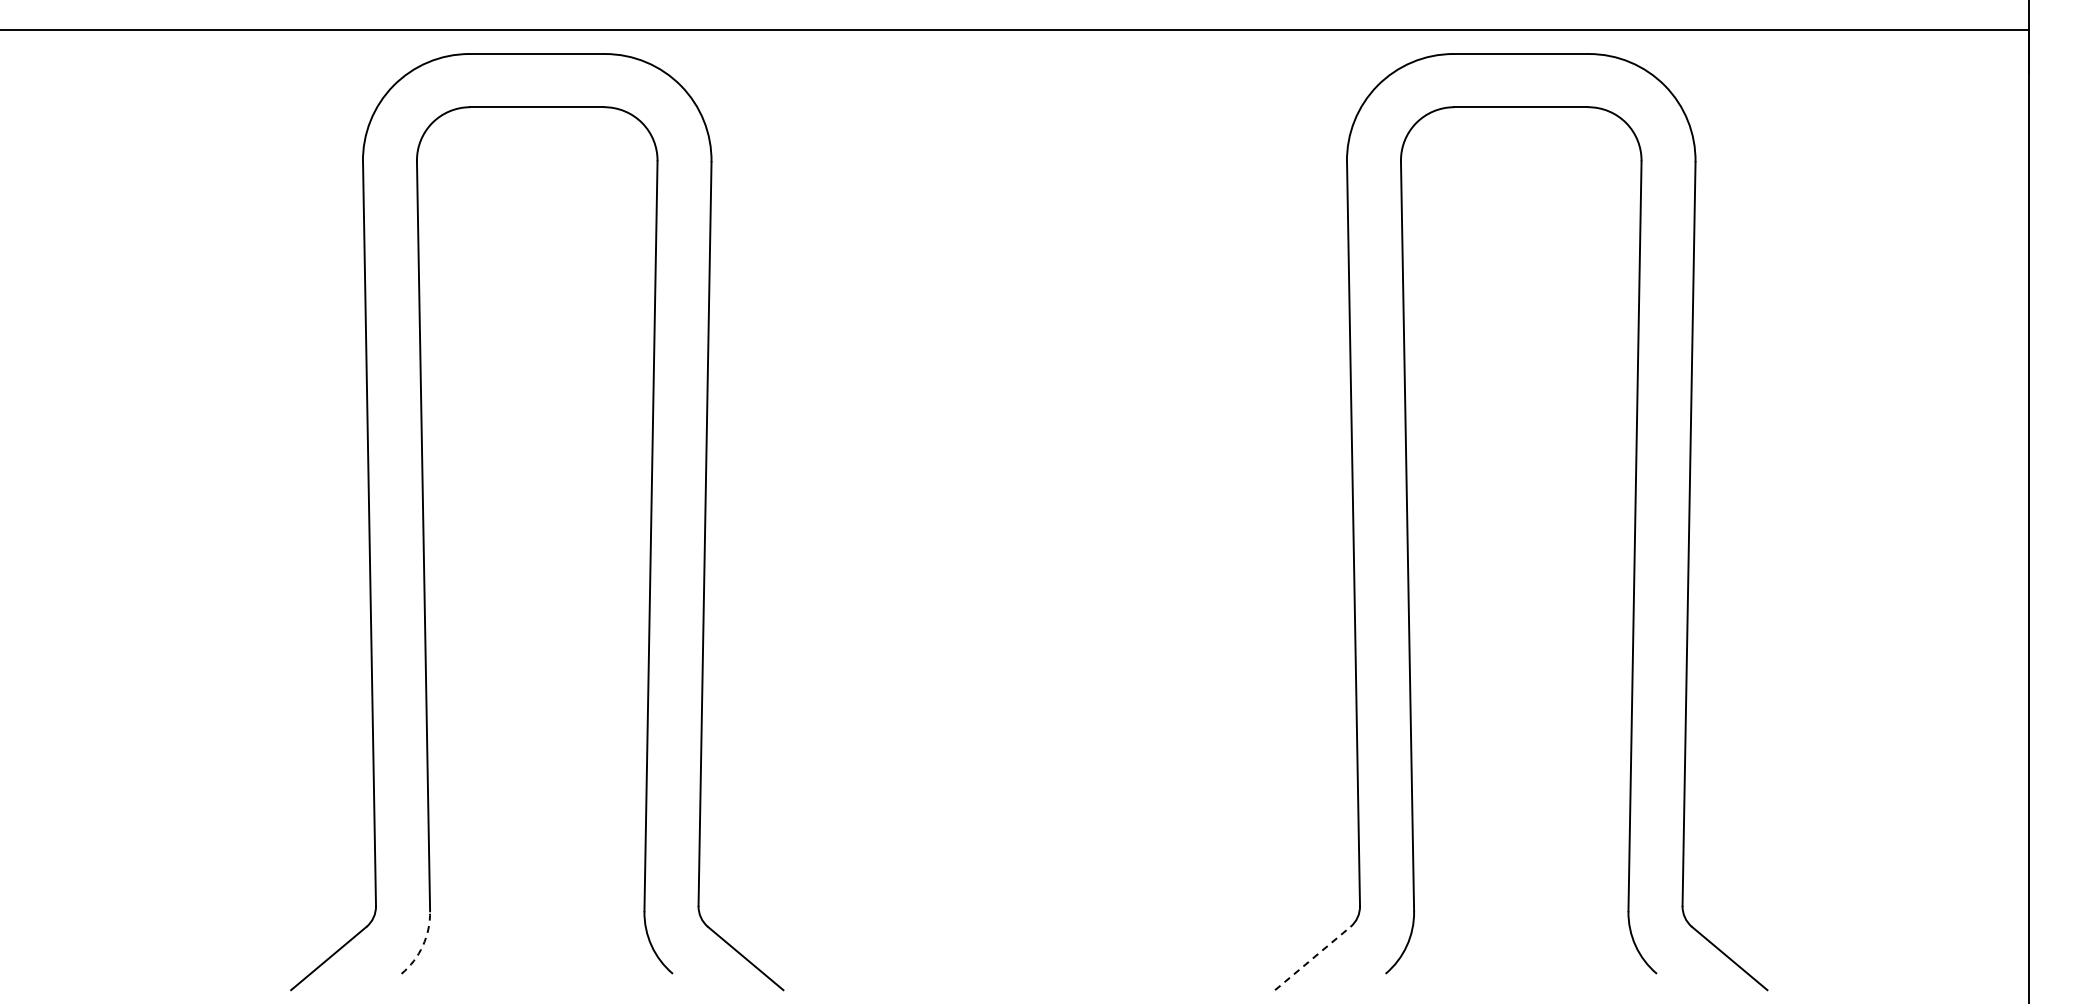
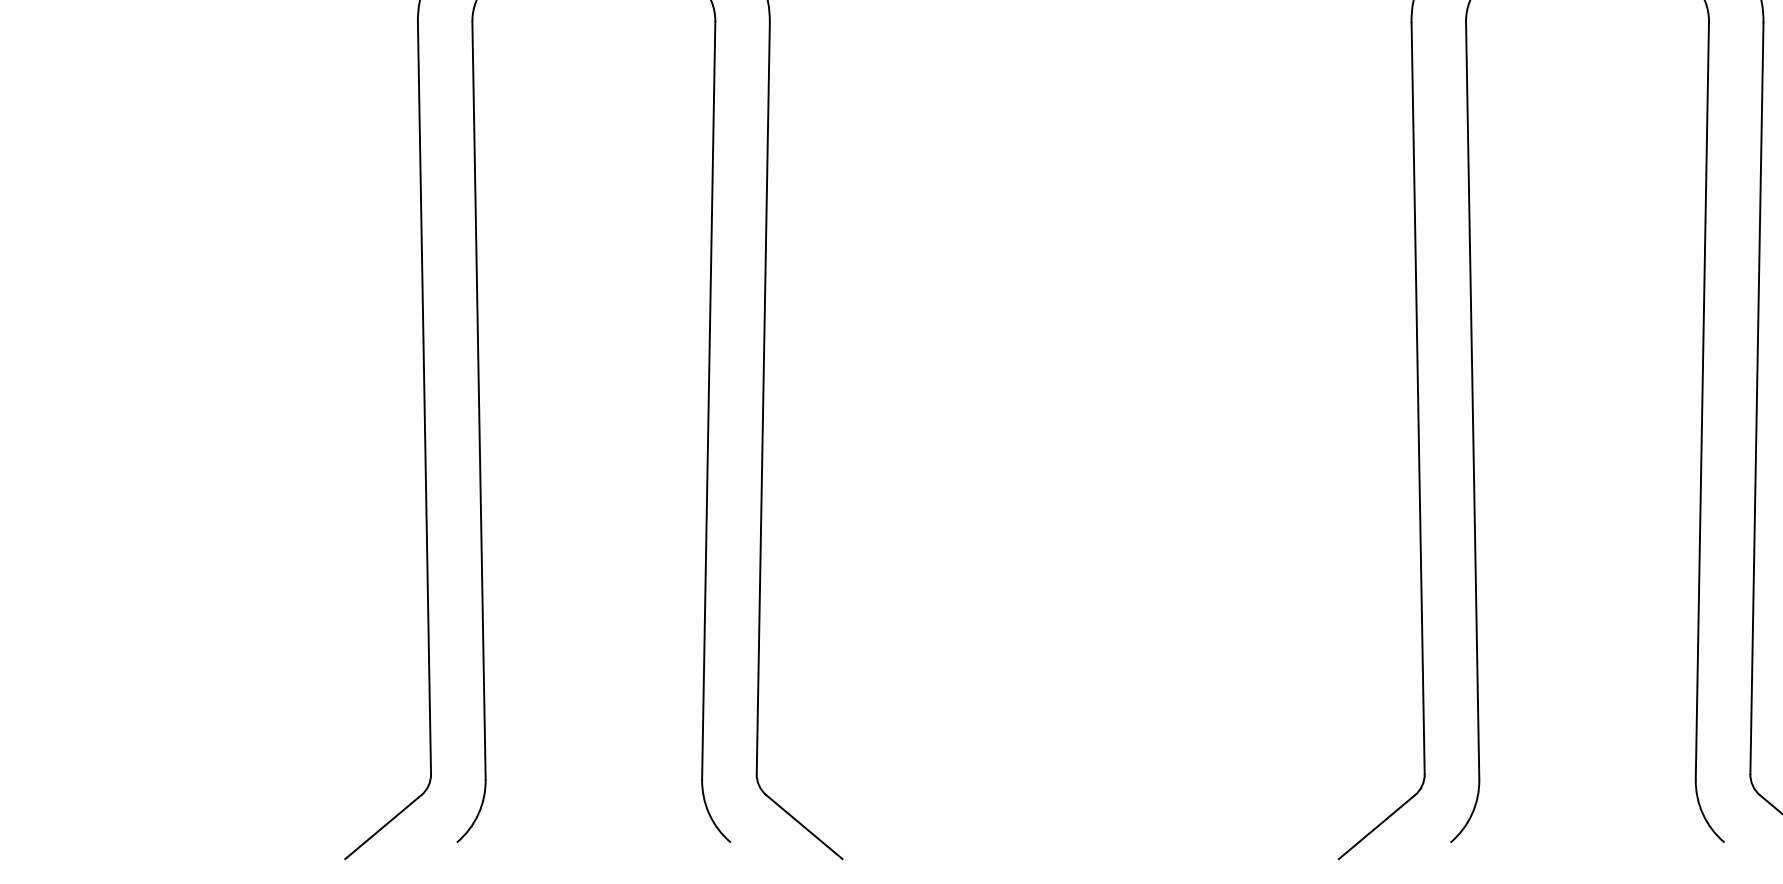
arc: (422, 945) -> (477, 813), dashed -> solid
line: (1313, 958) -> (1377, 827), dashed -> solid

